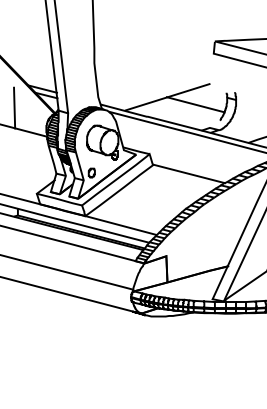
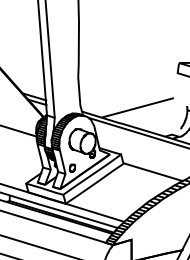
line: (195, 104) -> (160, 114), removed
line: (14, 107) -> (10, 111), removed

